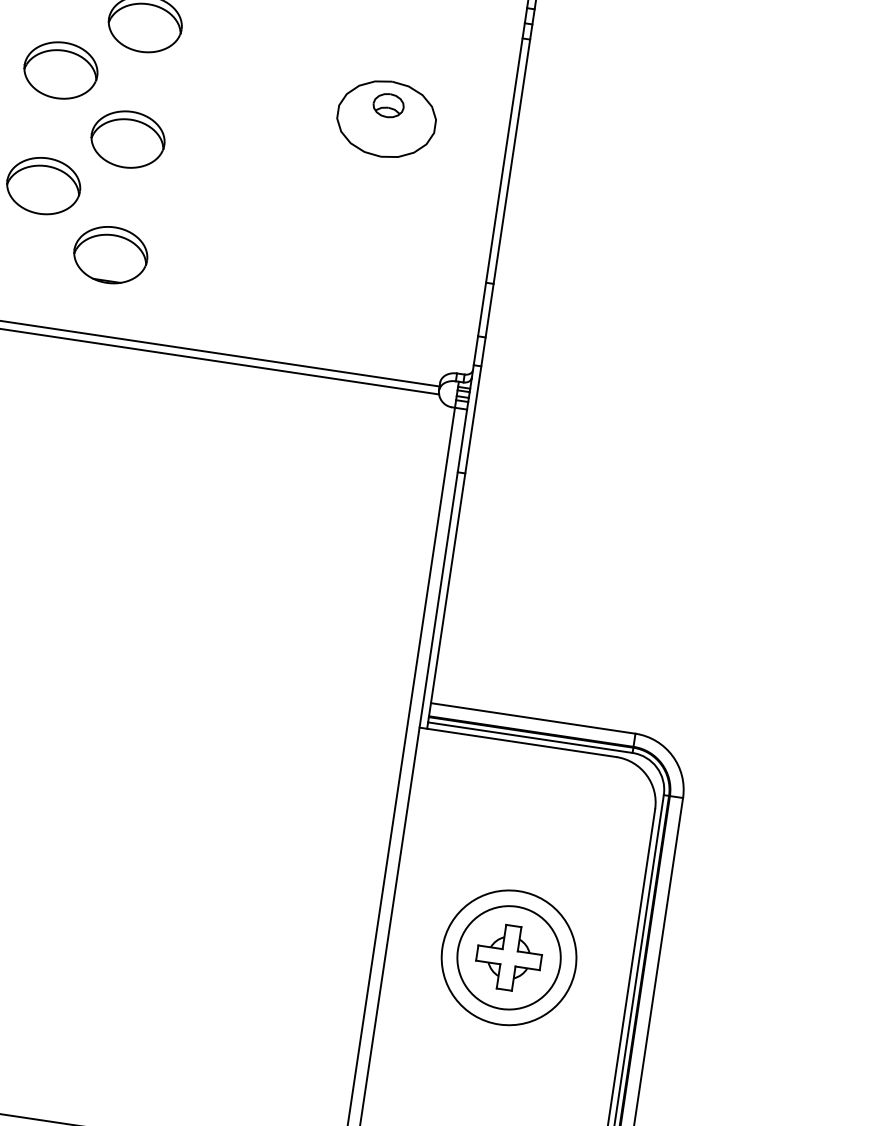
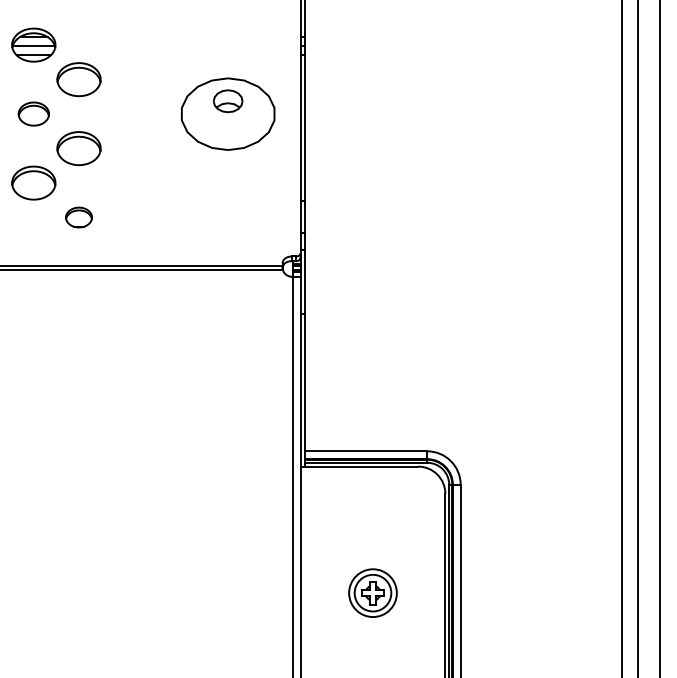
part: (60, 69) -> (33, 113), size x0.7
part: (387, 118) -> (228, 113), size x1.6
part: (109, 254) -> (78, 217), size x0.6
part: (508, 956) -> (372, 592), size x0.6

